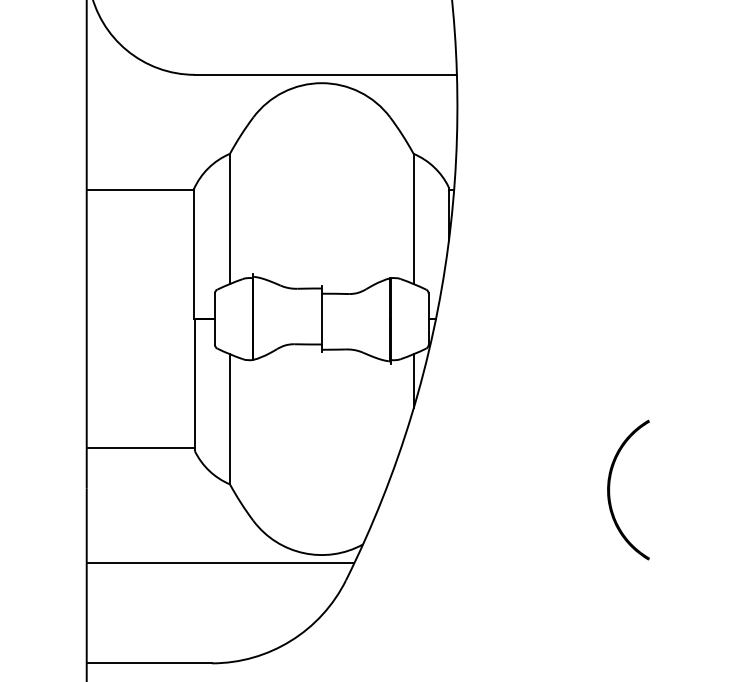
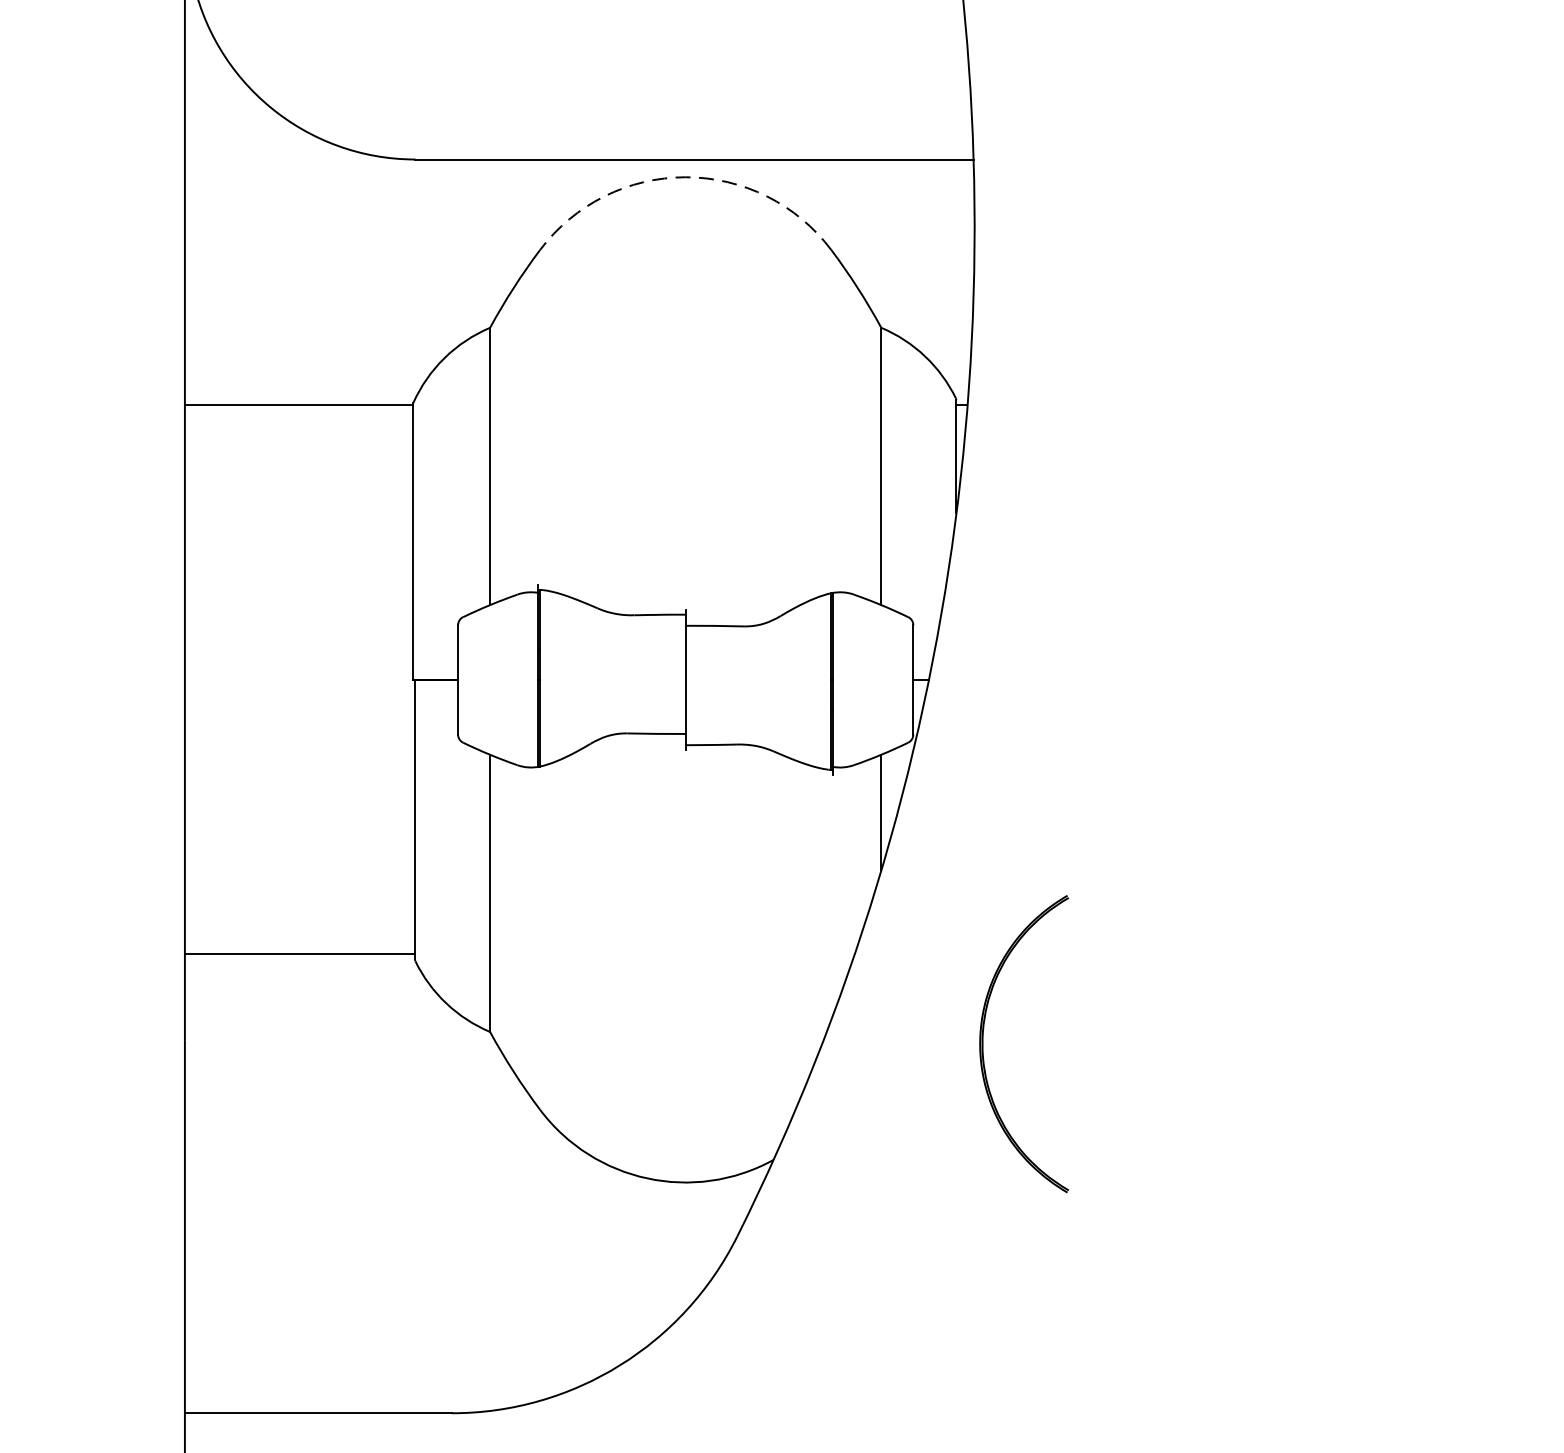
arc: (321, 83) -> (685, 177), solid -> dashed
part: (610, 486) -> (985, 1036), moved
line: (220, 563) -> (469, 1200), removed

